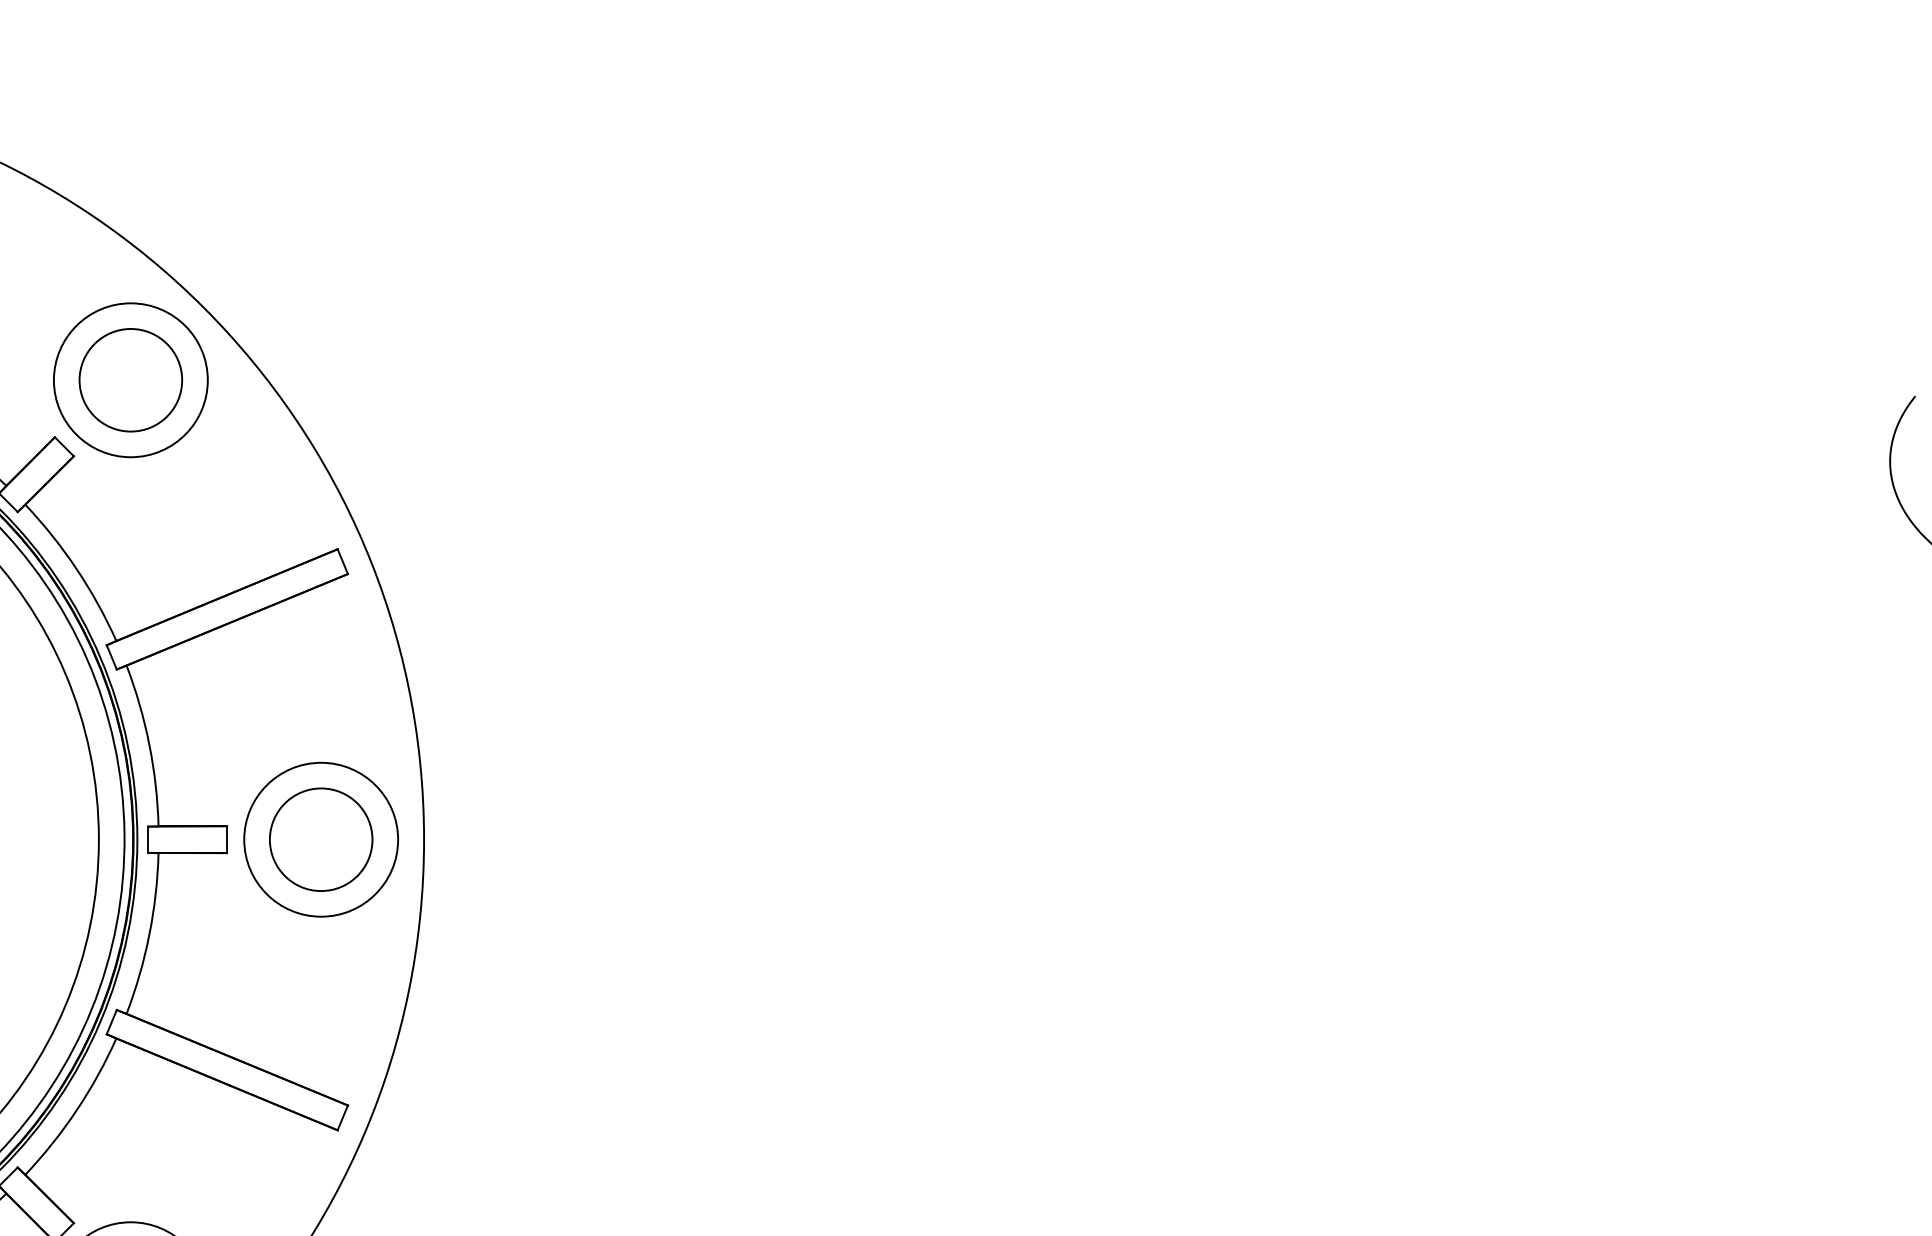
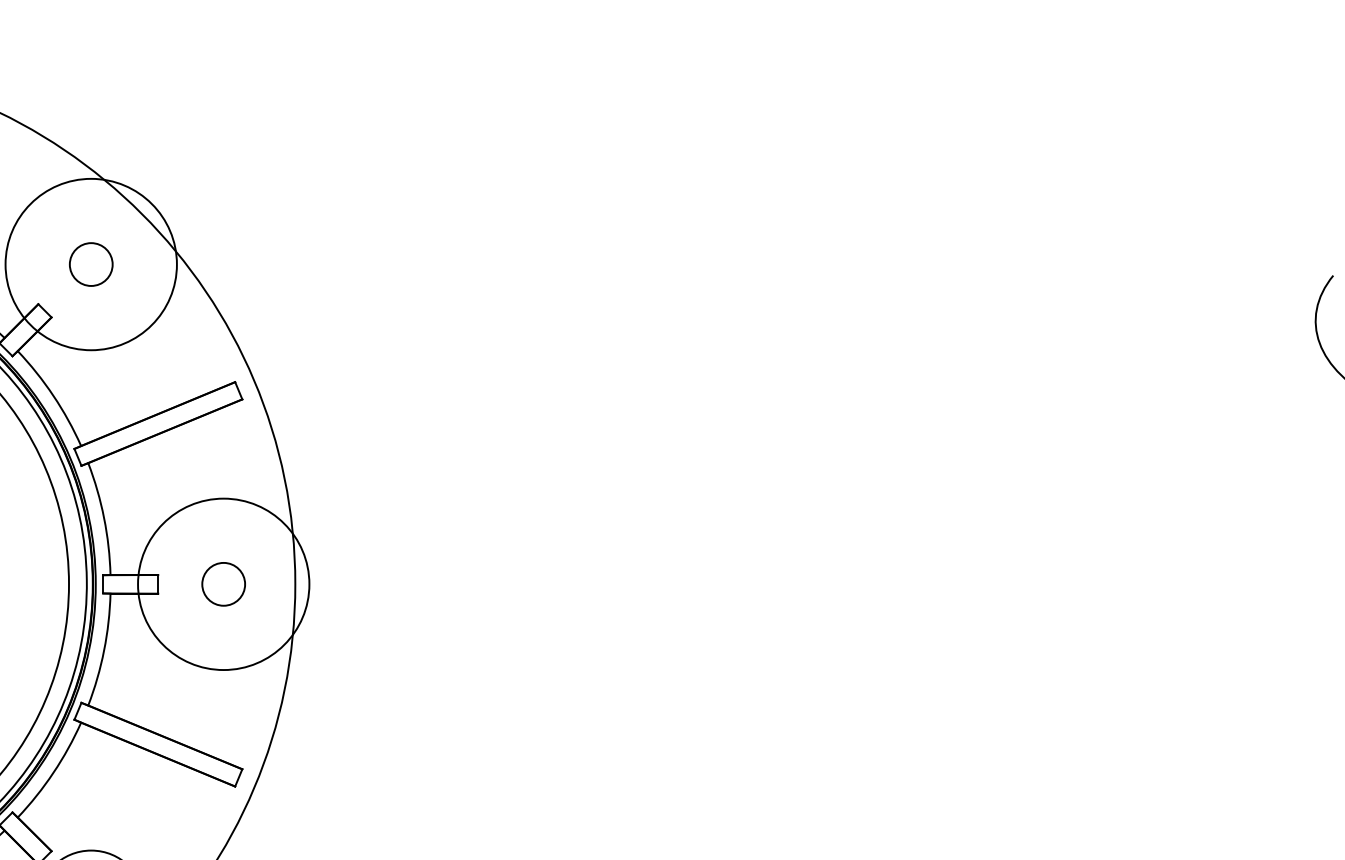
circle: (129, 380) -> (90, 264), size x0.6
circle: (129, 380) -> (90, 264), size x1.6
circle: (320, 838) -> (223, 583), size x1.6
circle: (320, 839) -> (223, 584), size x0.6

